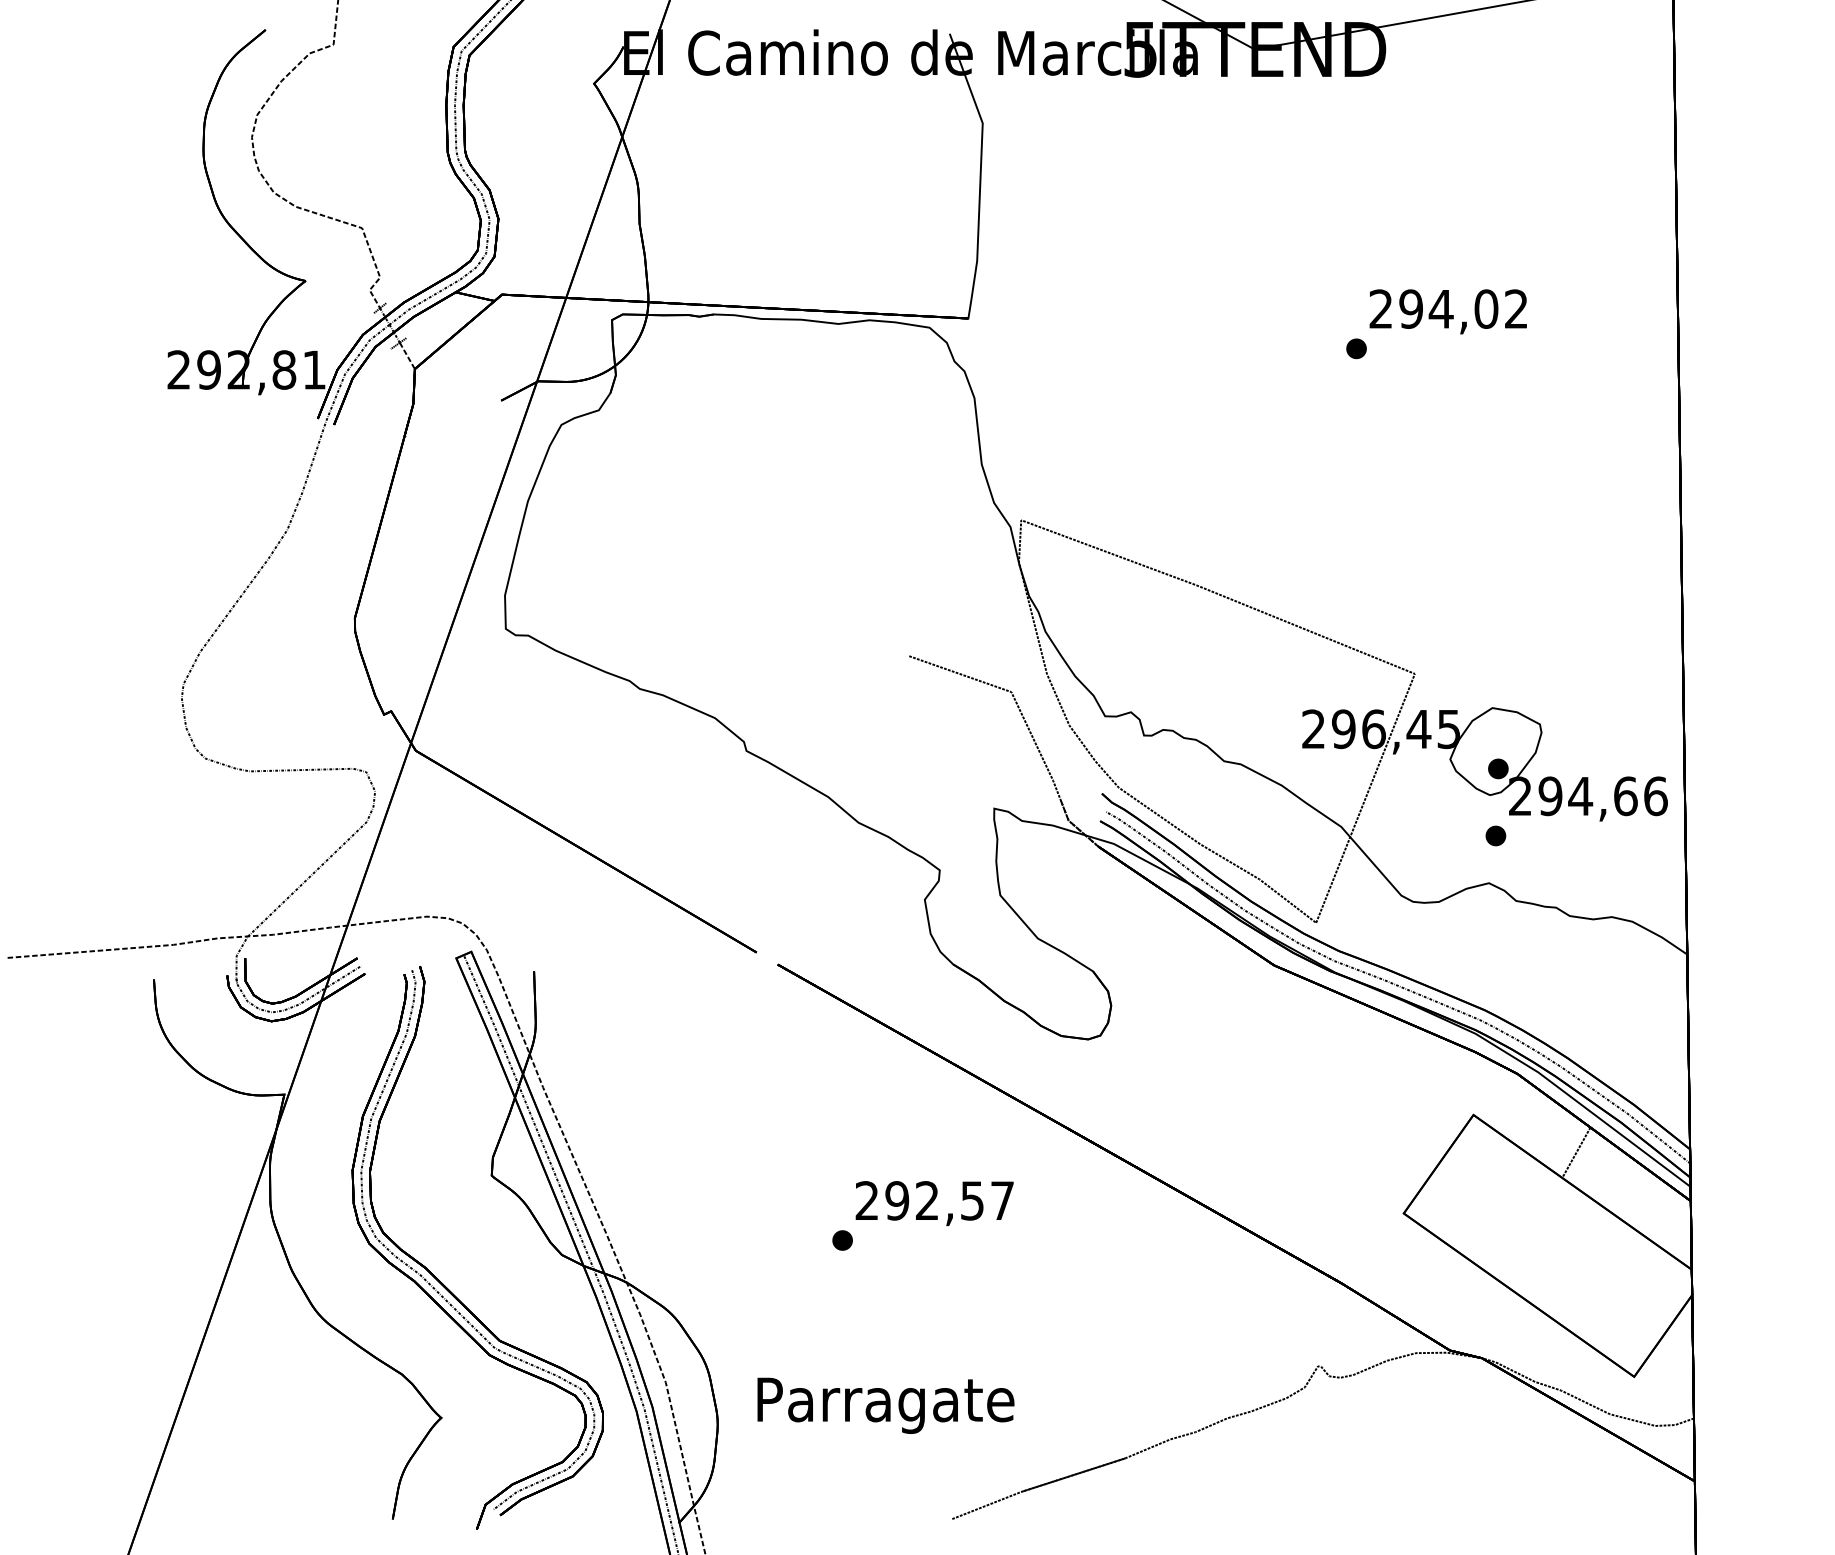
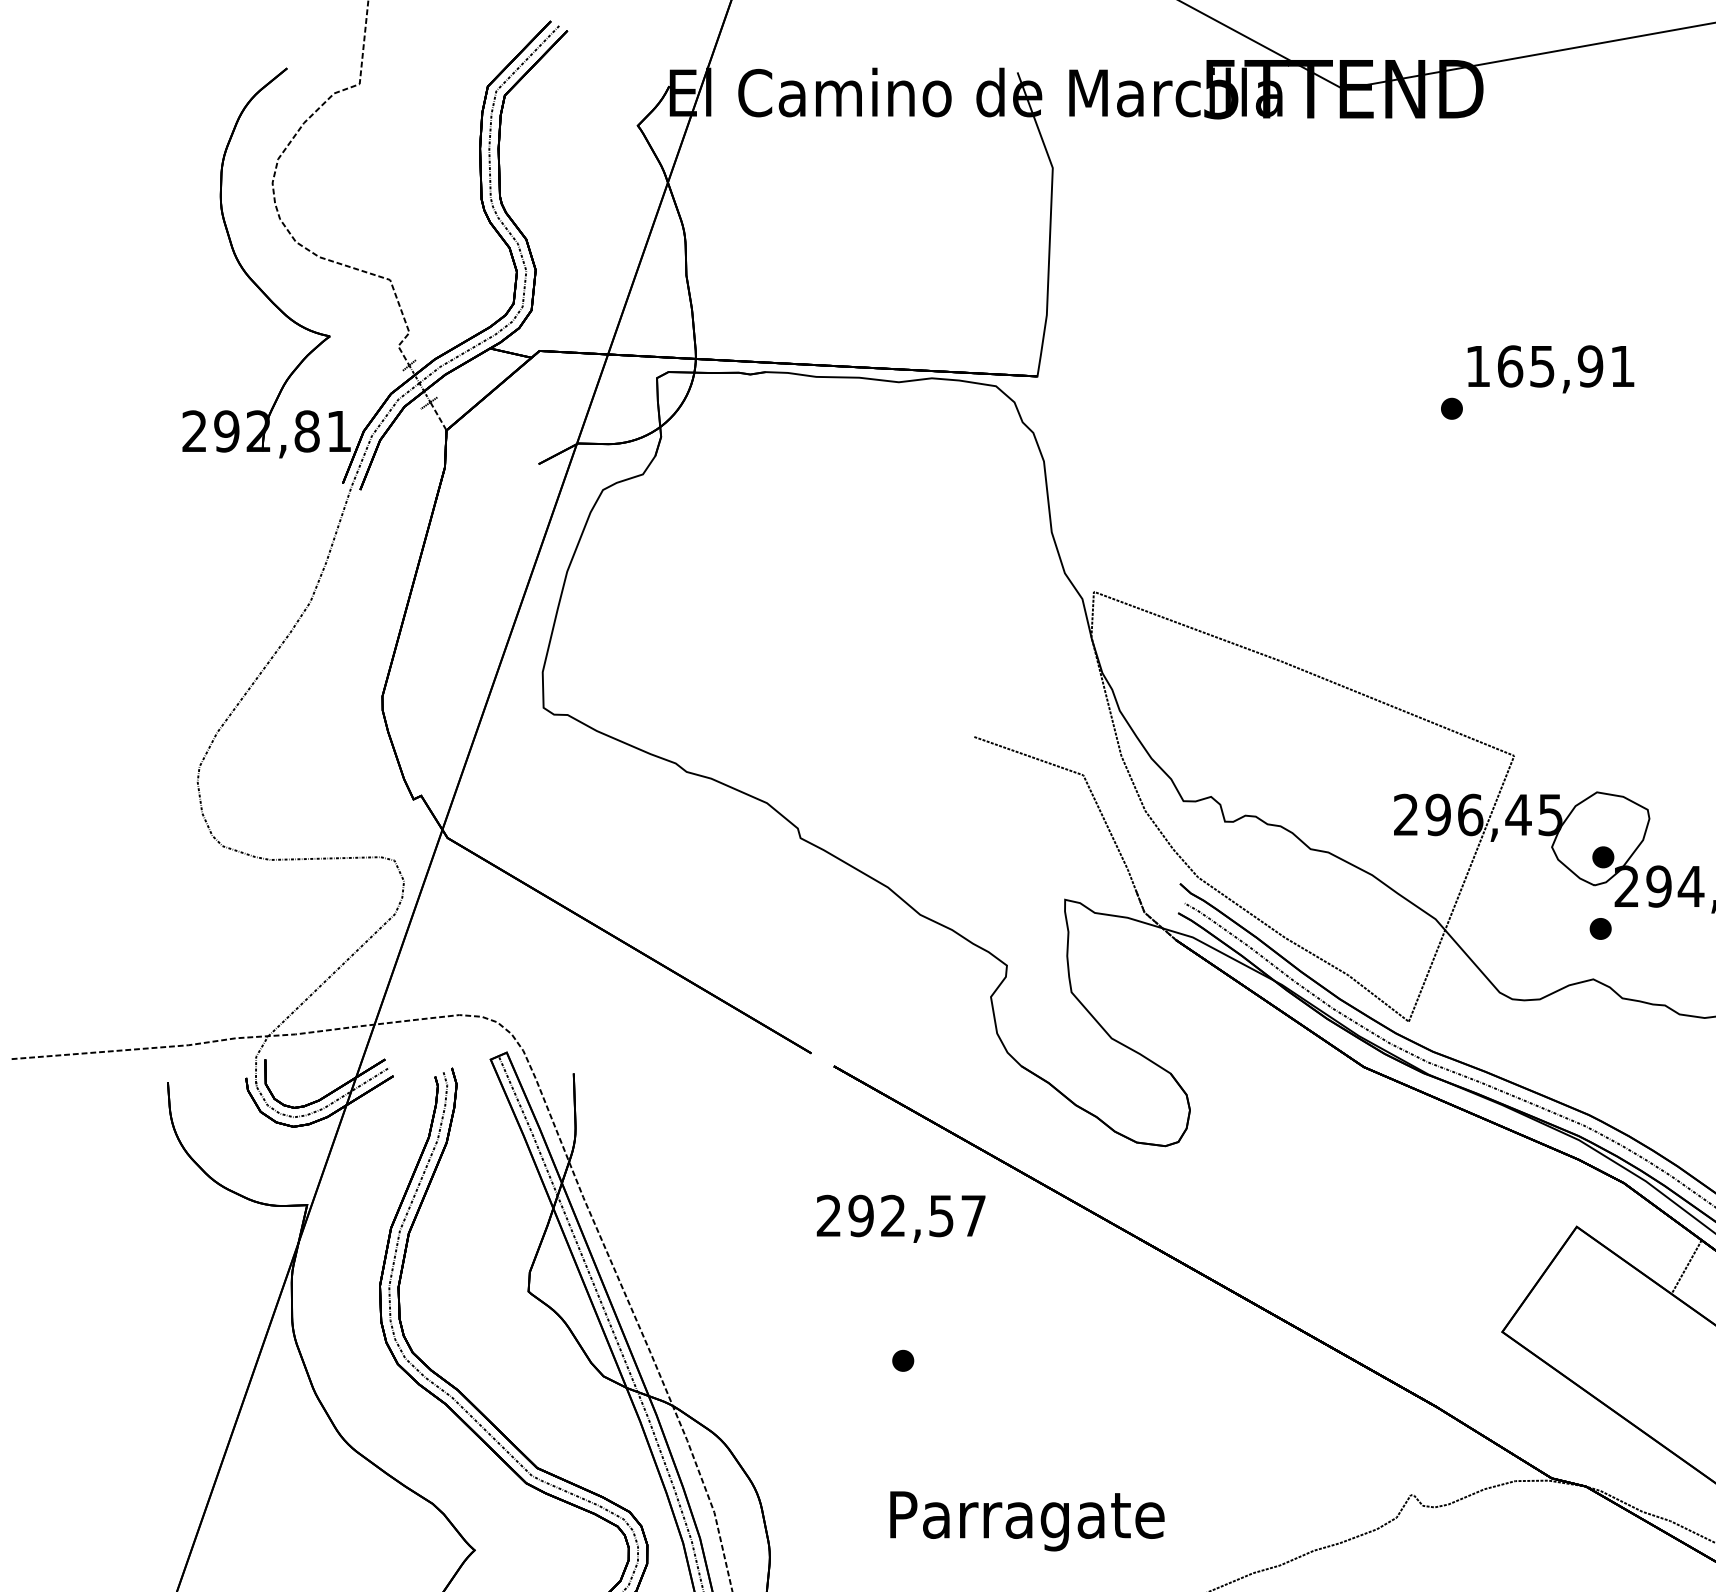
text: (1448, 308) -> (1550, 365), 294,02 -> 165,91
text: (934, 1203) -> (900, 1218), moved
text: (885, 1405) -> (1026, 1521), moved

